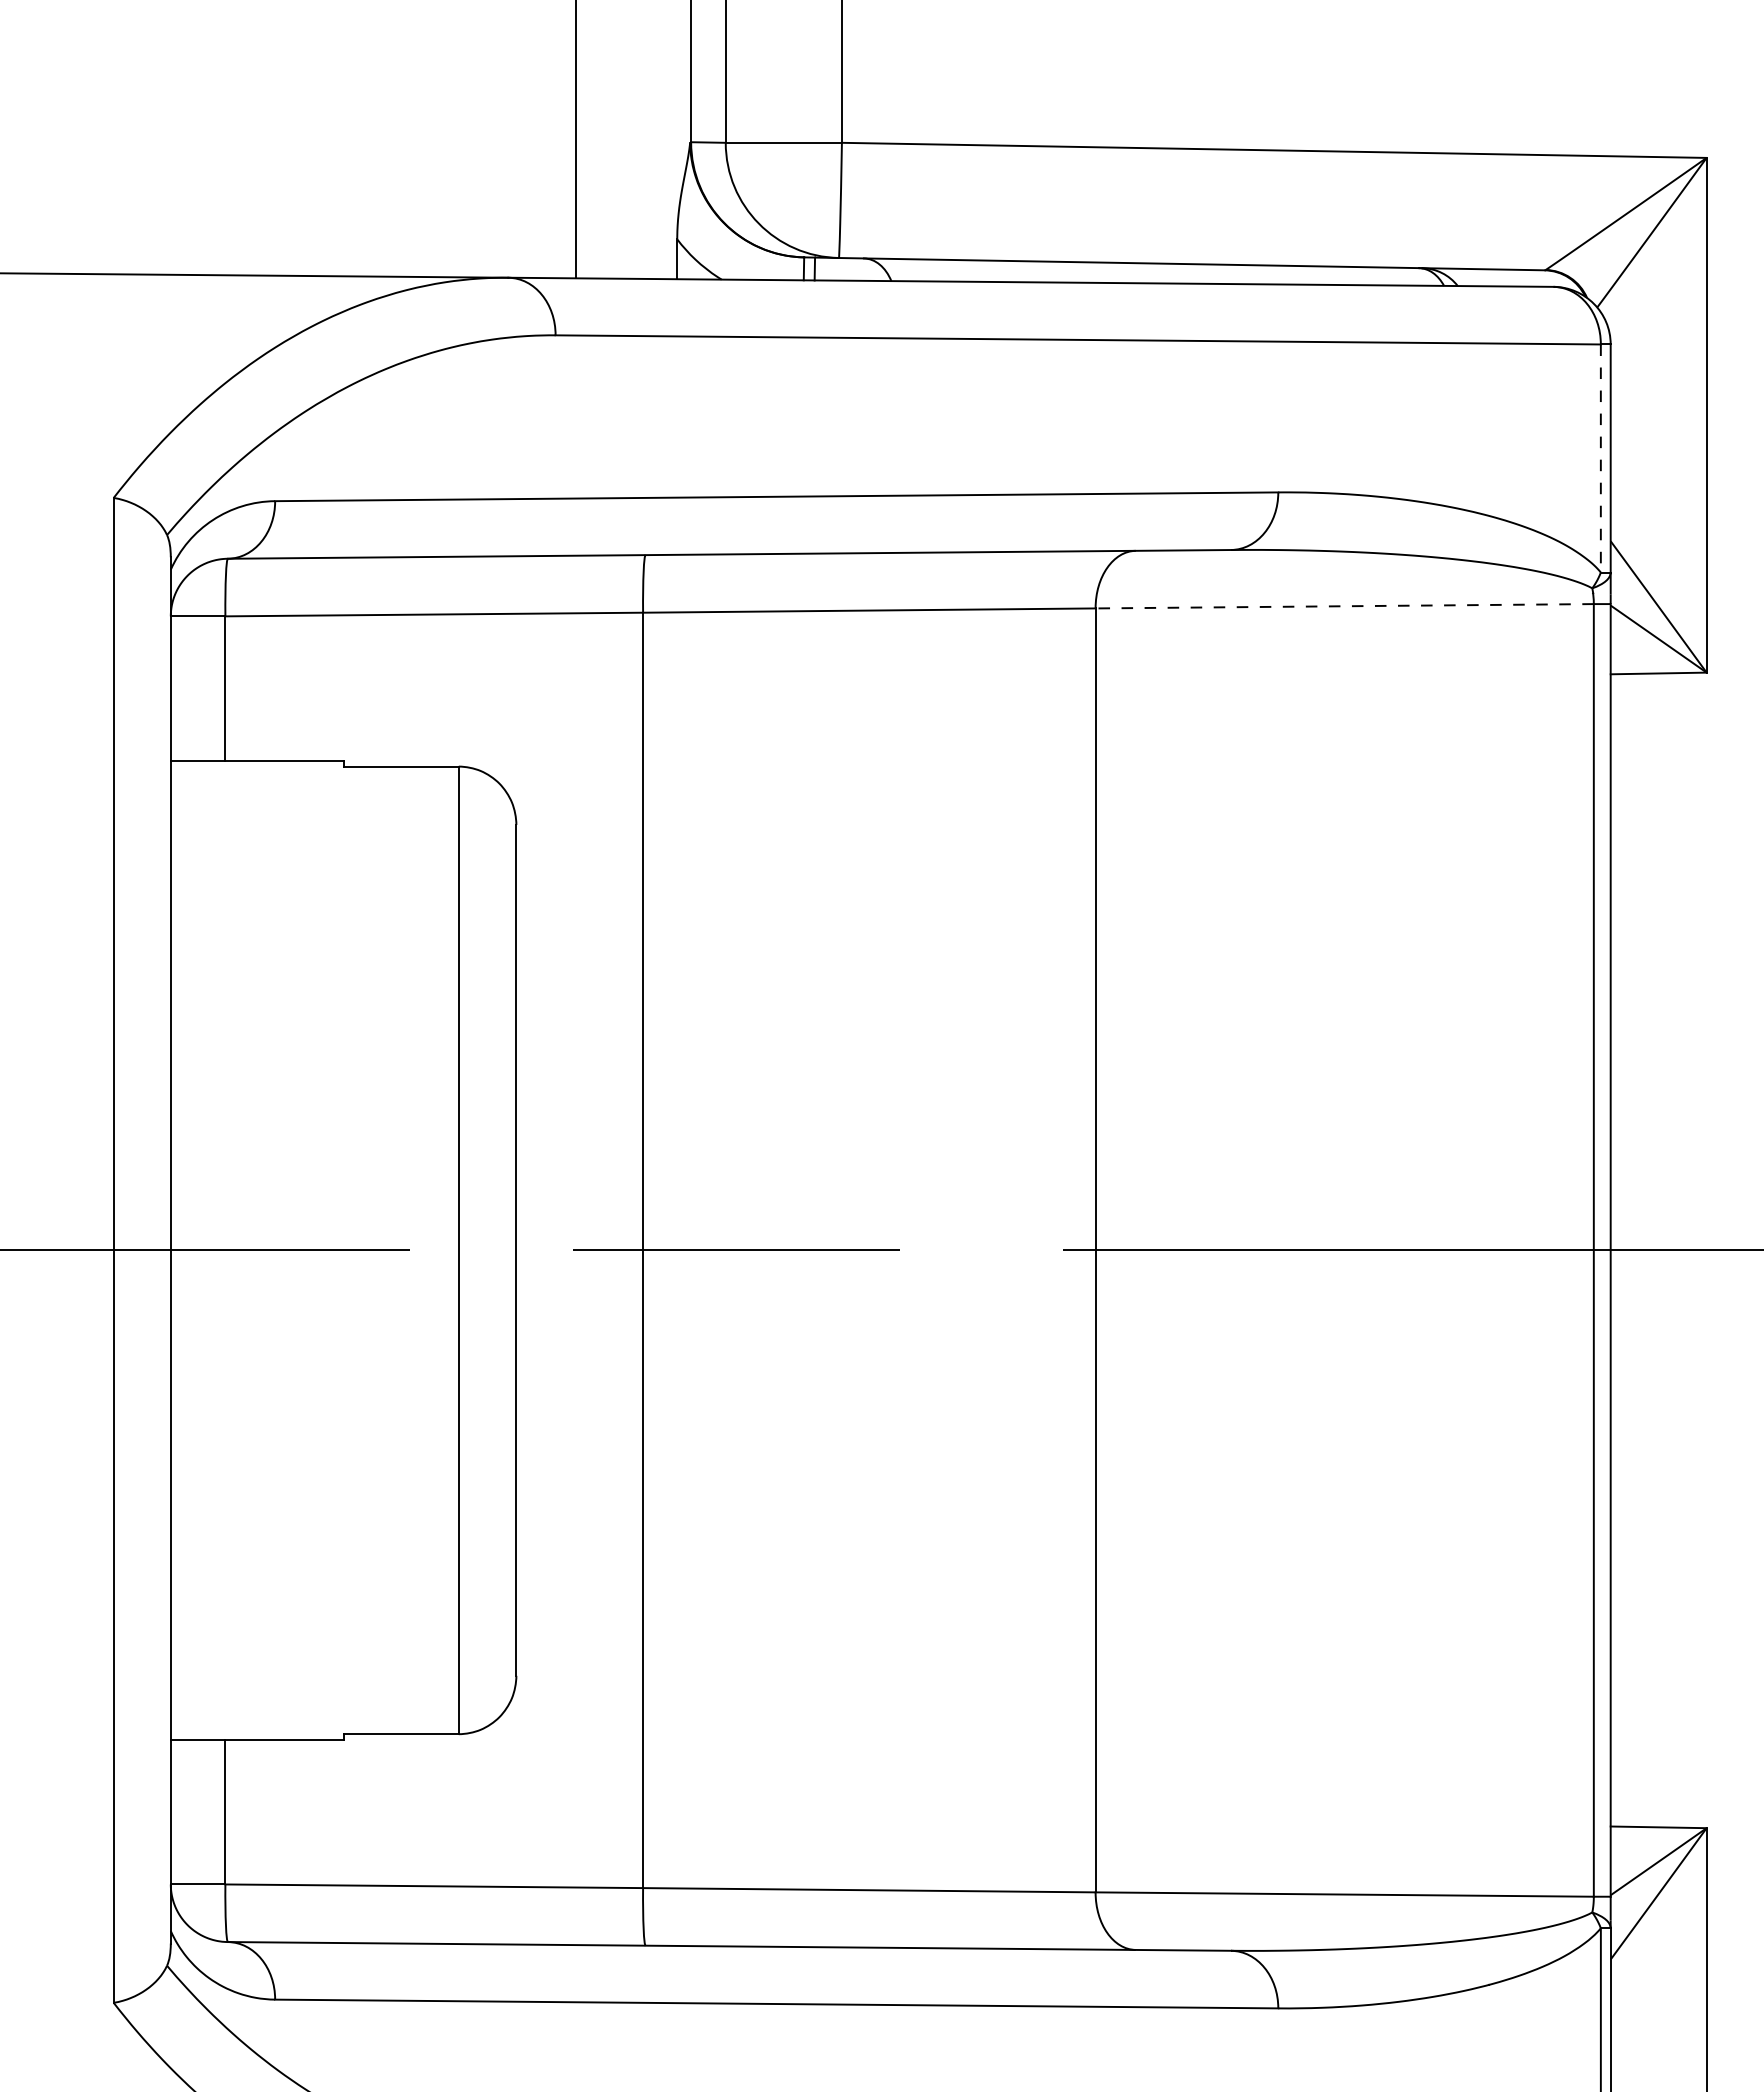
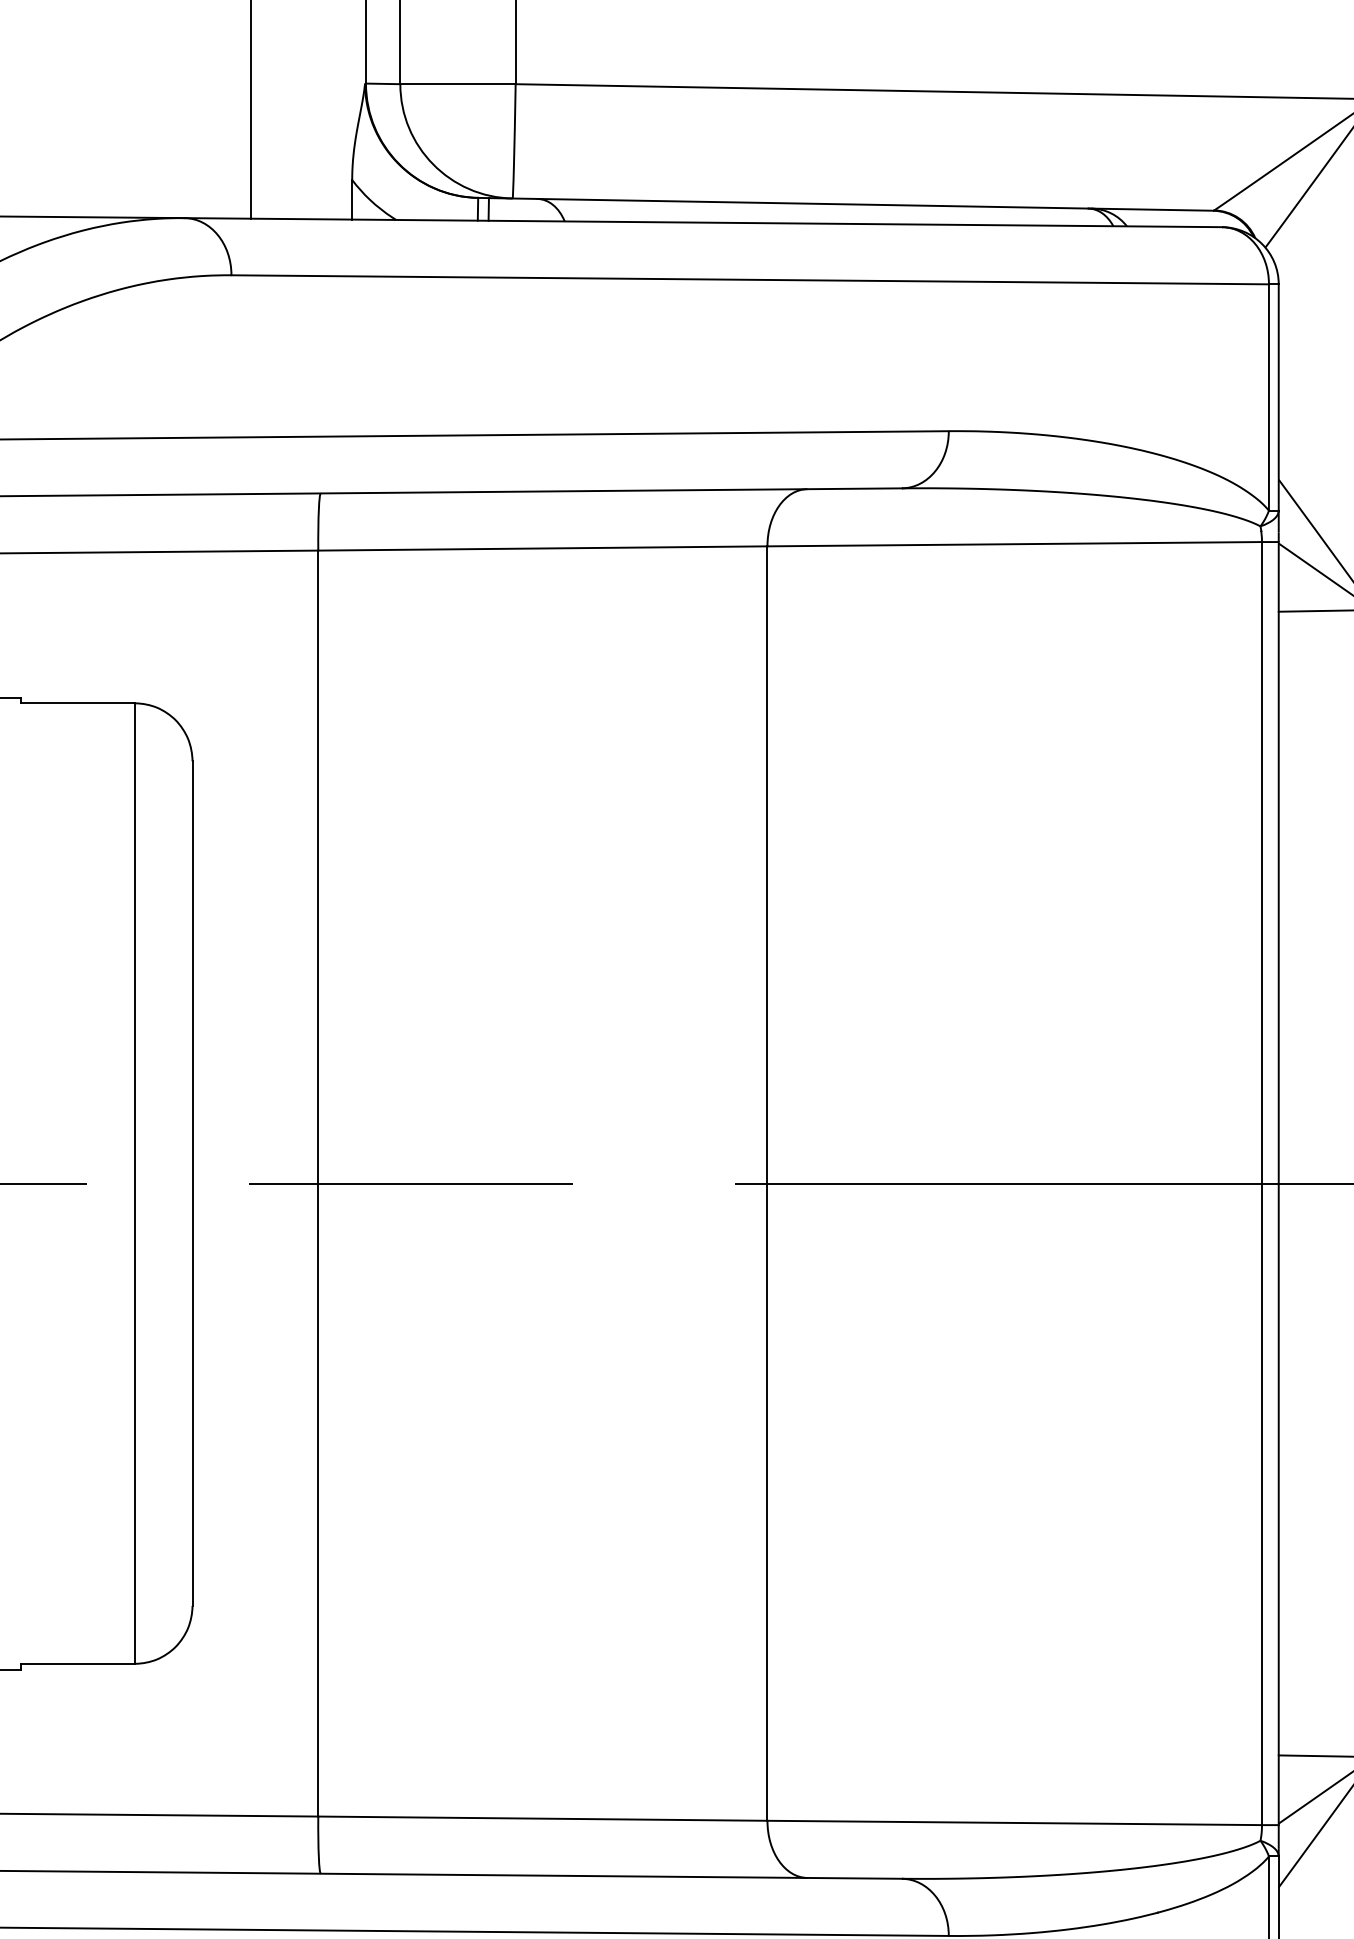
line: (1600, 458) -> (1268, 397), dashed -> solid
line: (1344, 606) -> (1014, 544), dashed -> solid

